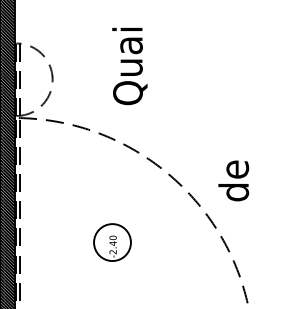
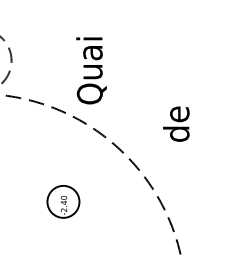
text: (129, 66) -> (91, 70), moved
text: (233, 180) -> (176, 123), moved

